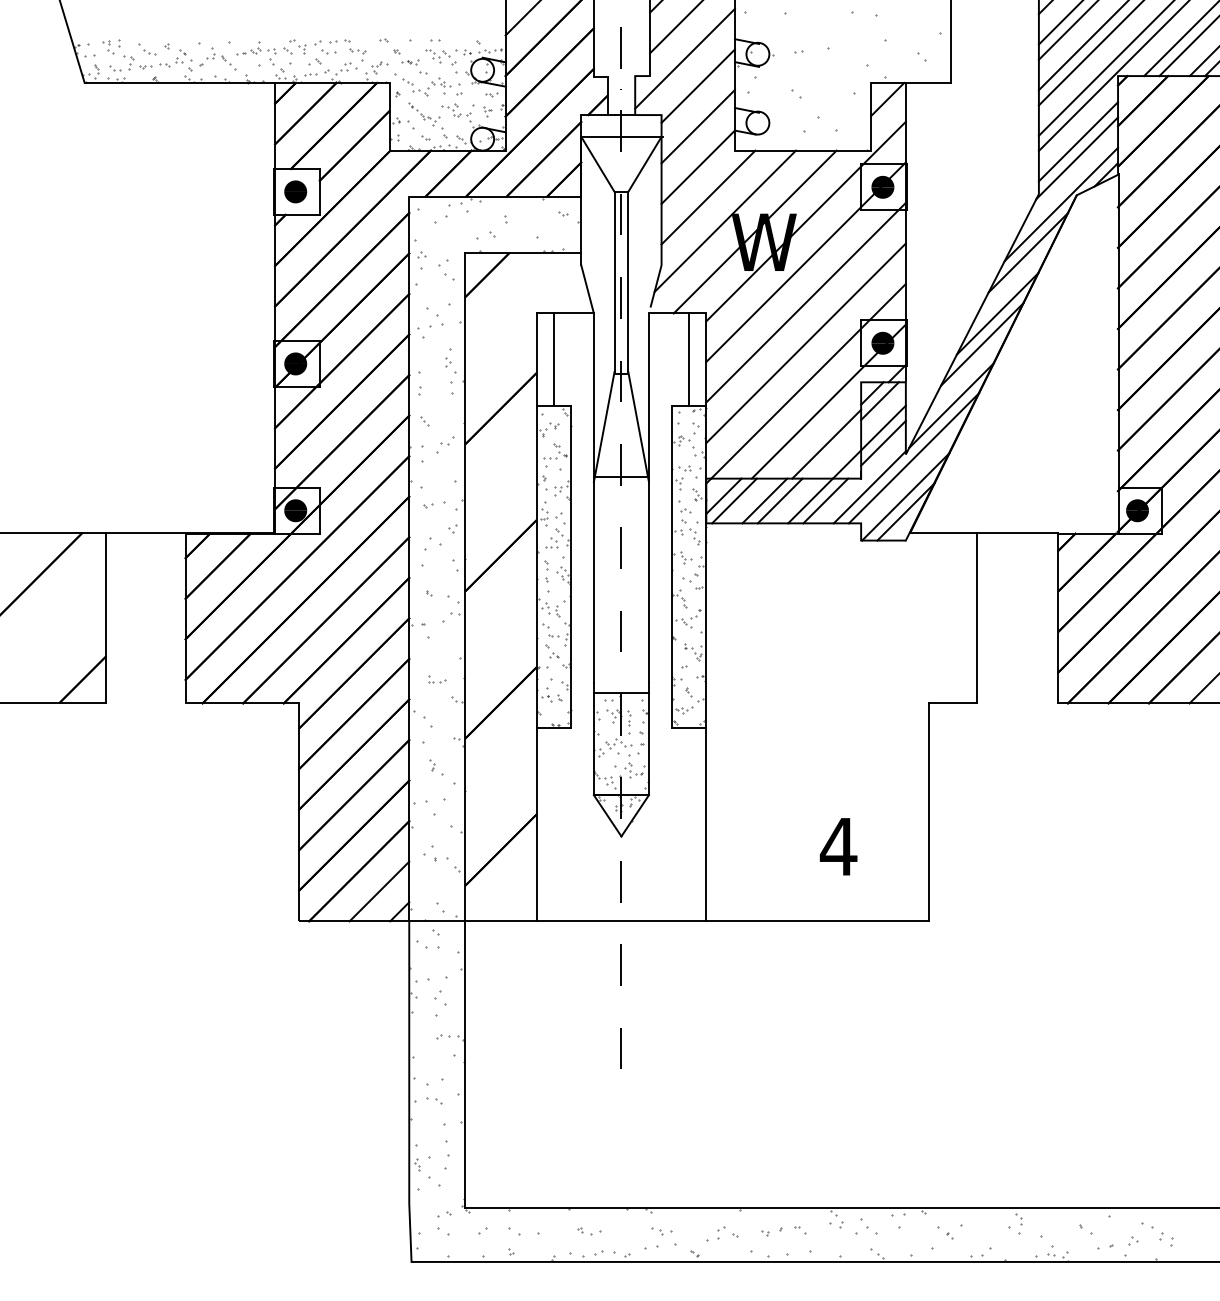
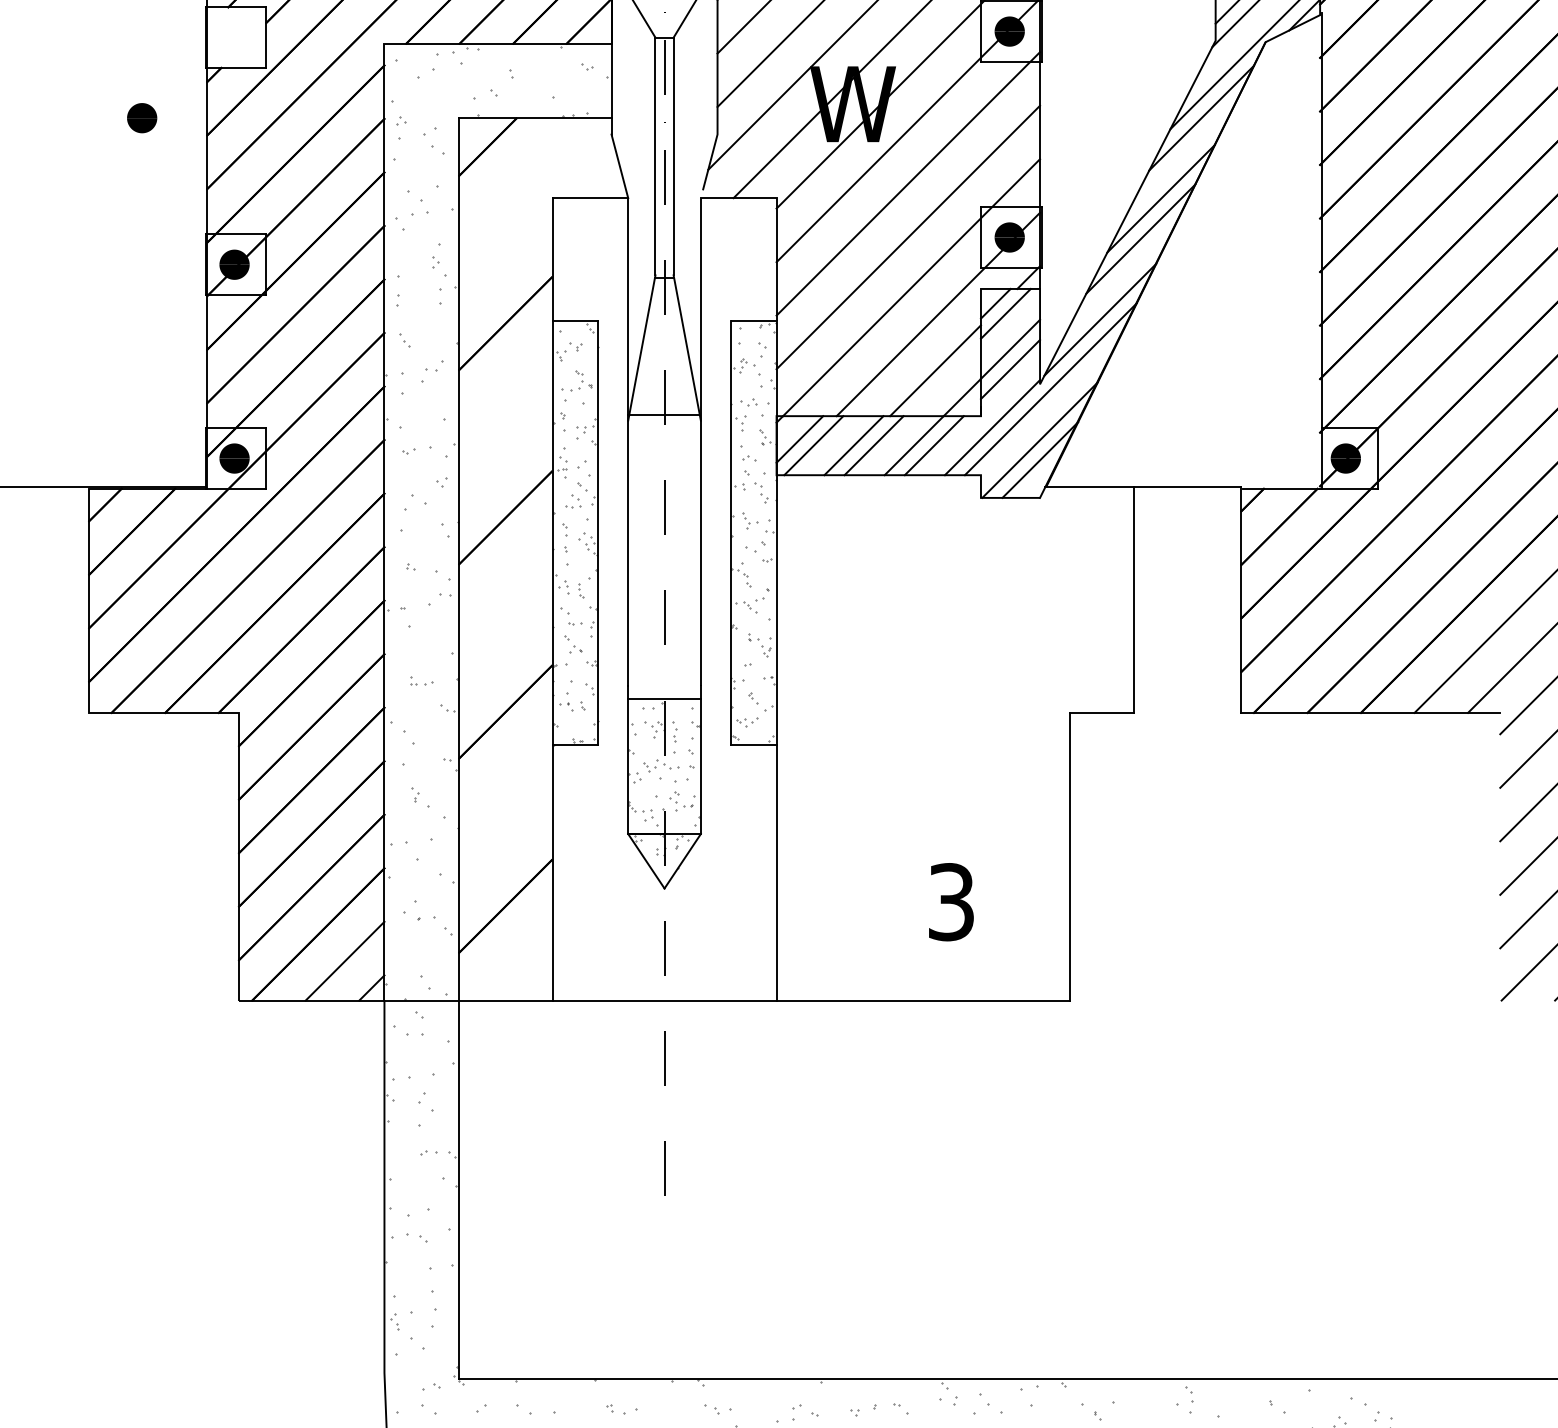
part: (295, 191) -> (141, 117), moved
line: (553, 359) -> (574, 258), removed
line: (689, 359) -> (754, 258), removed
text: (838, 846) -> (951, 901), 4 -> 3

